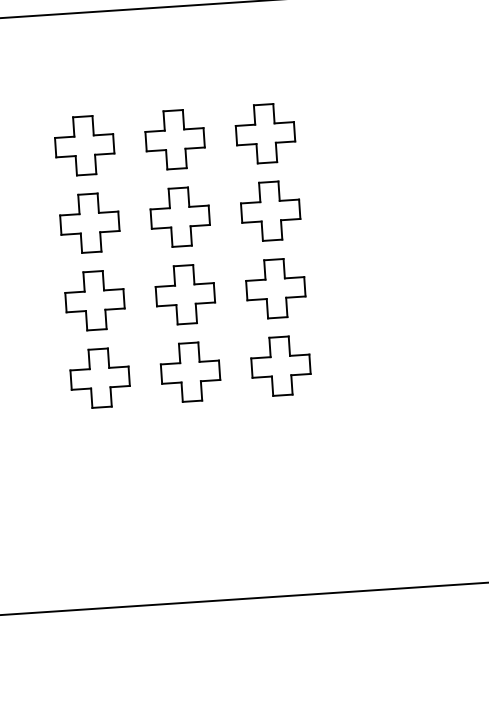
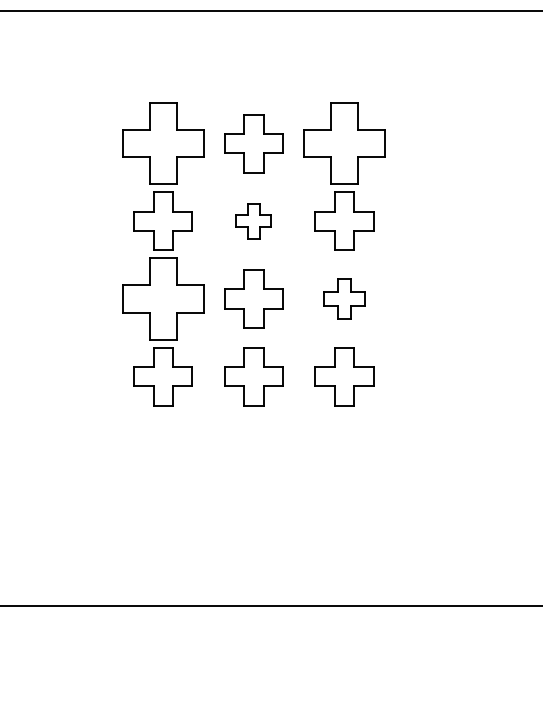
part: (265, 133) -> (344, 143), size x1.4
part: (83, 145) -> (162, 143), size x1.4
part: (179, 216) -> (253, 220), size x0.6
part: (275, 288) -> (344, 298), size x0.7
part: (94, 300) -> (162, 298), size x1.4

